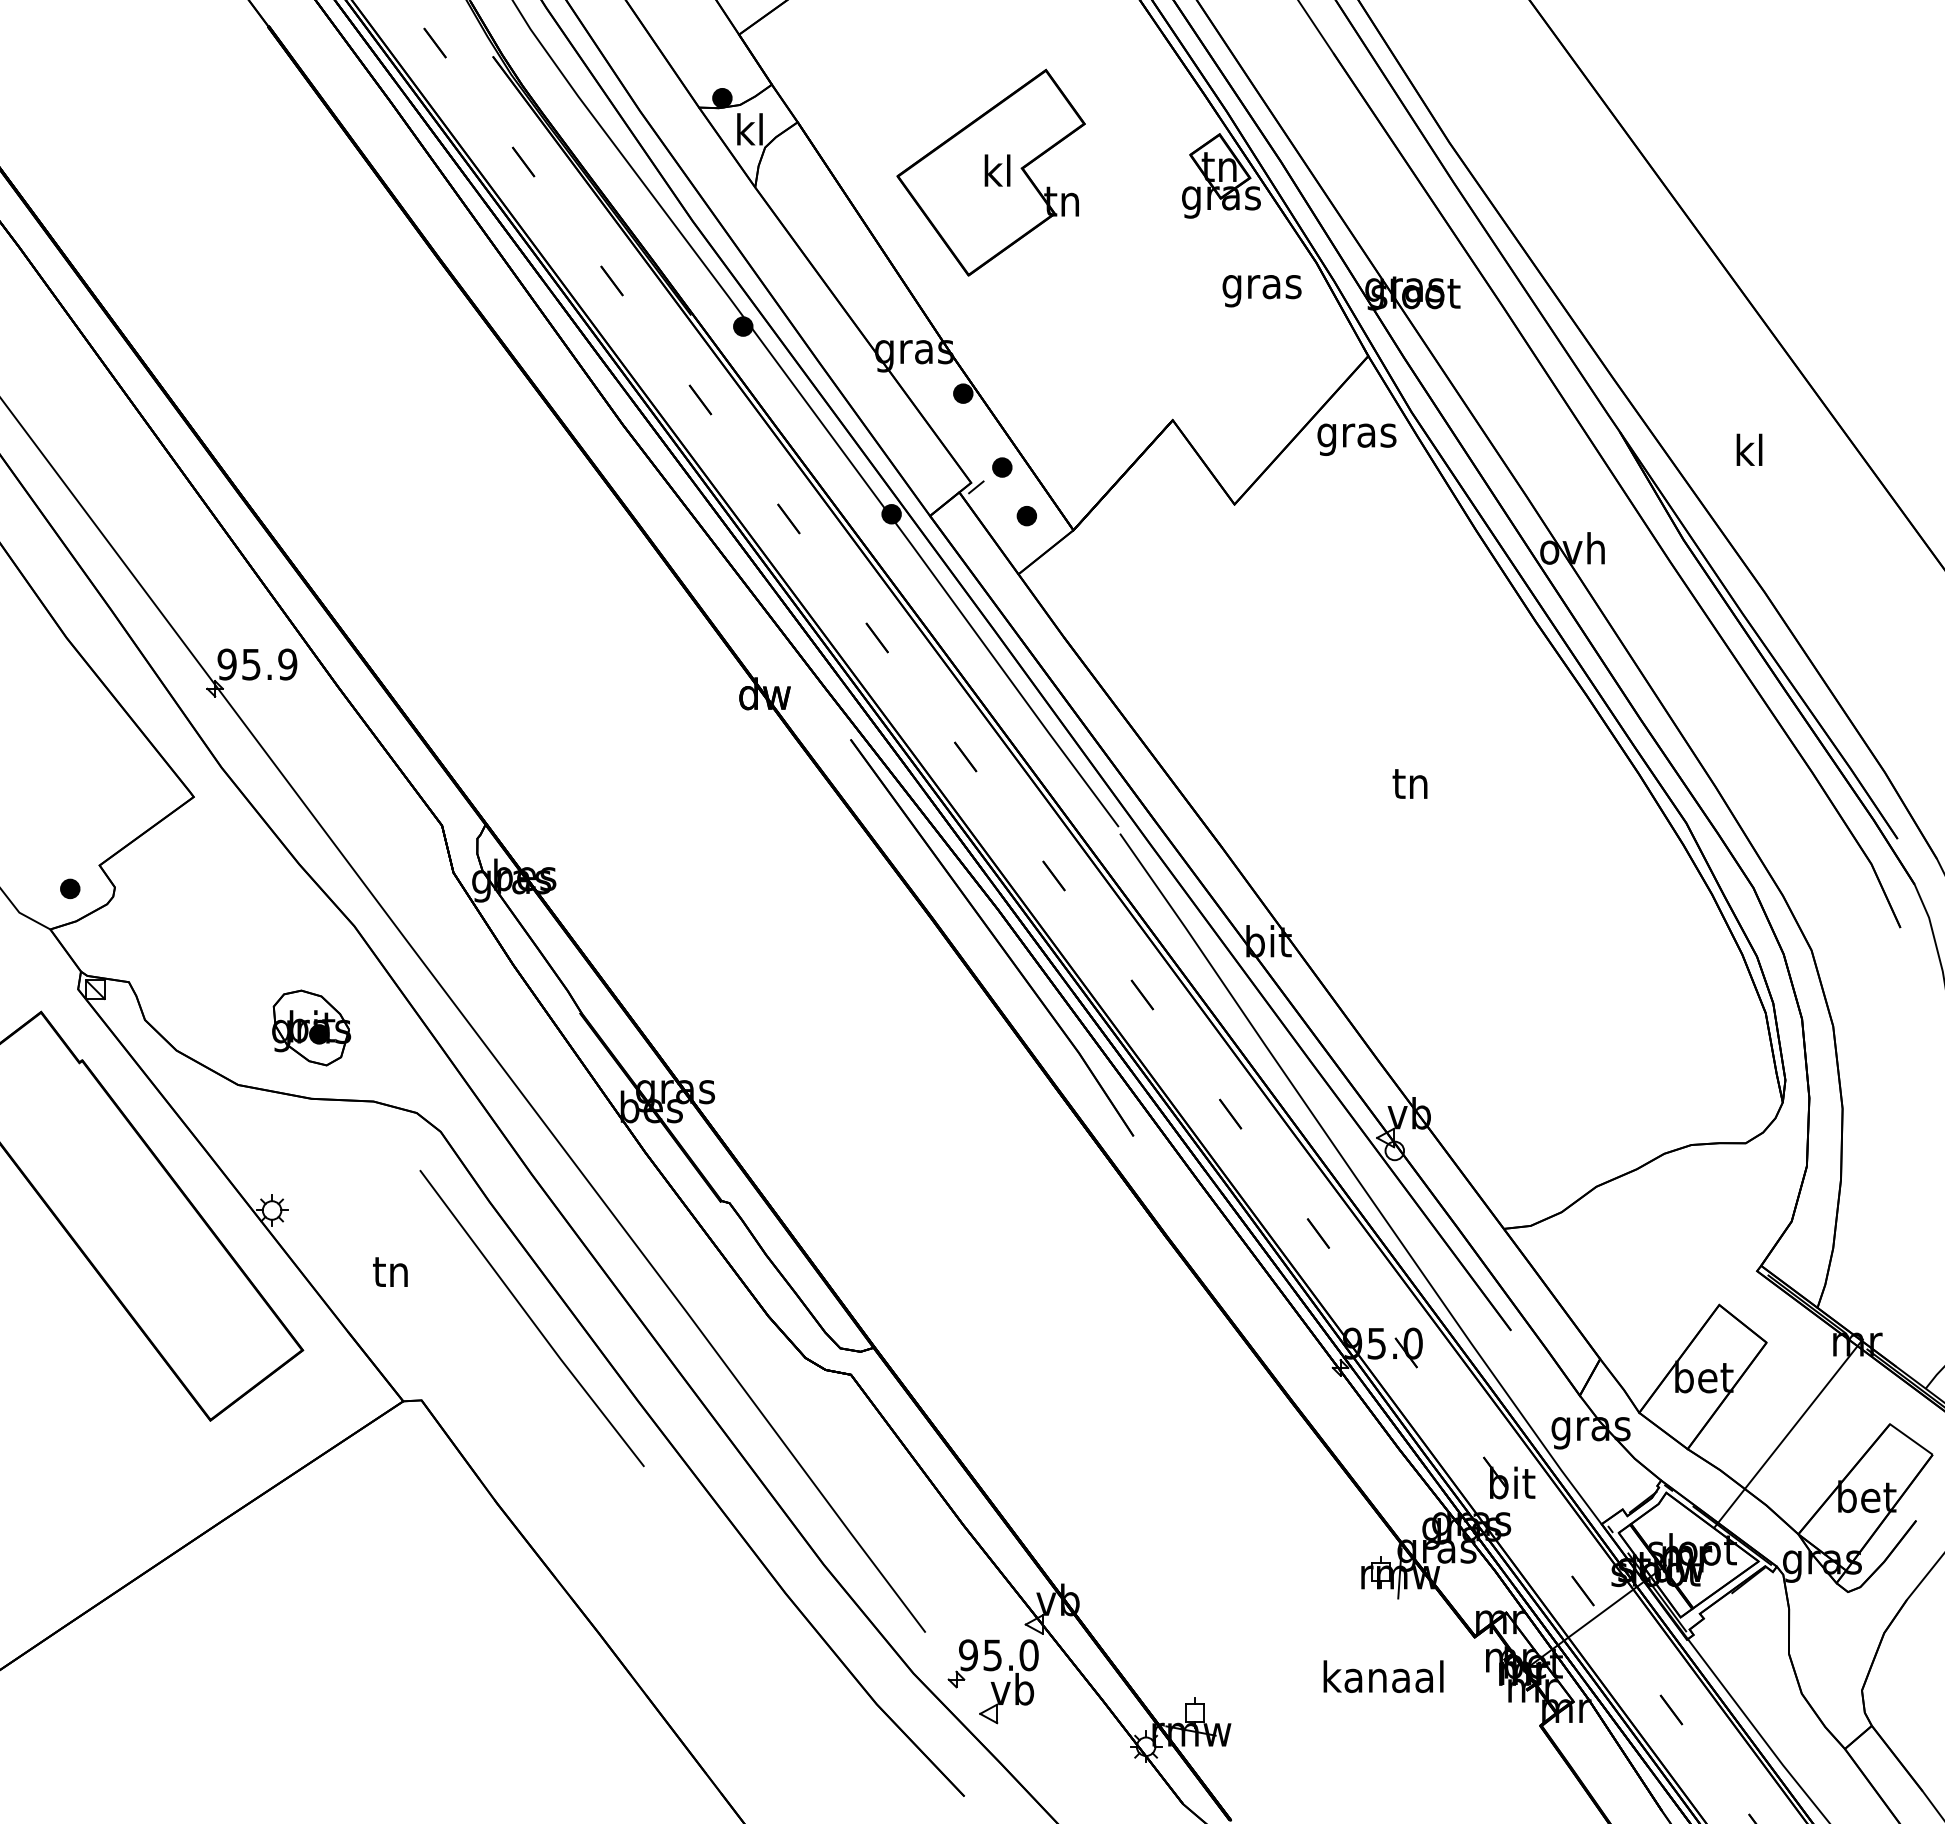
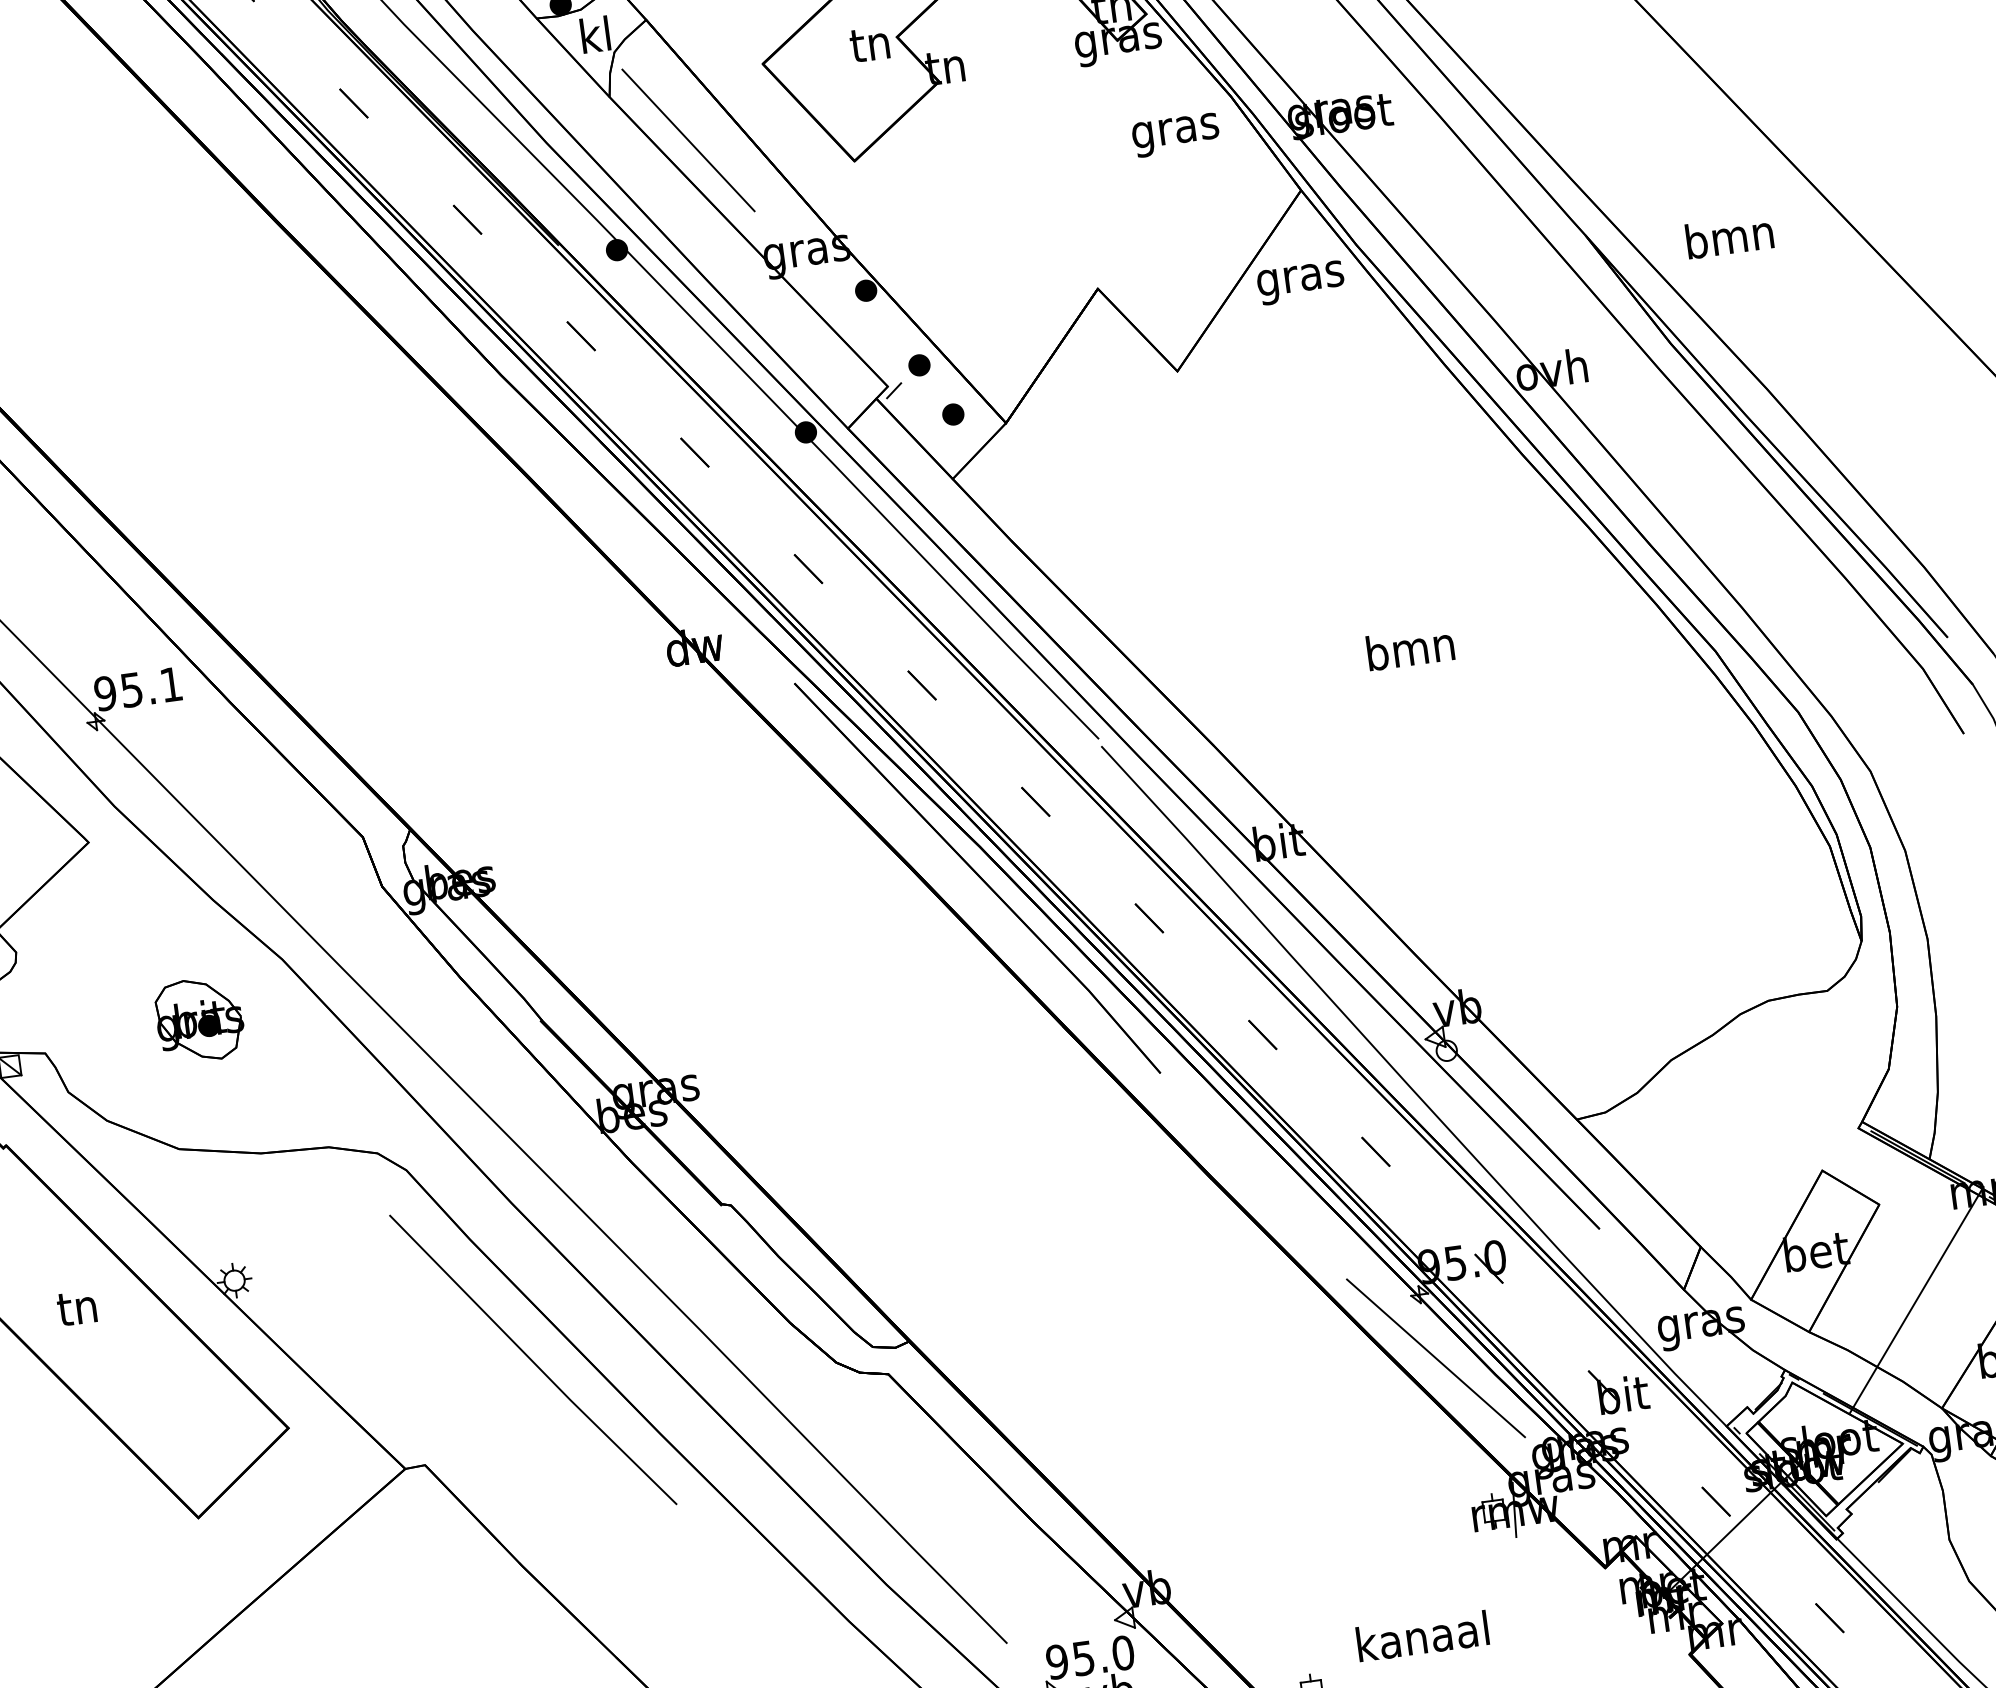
text: (996, 170) -> (869, 43), kl -> tn
line: (821, 236) -> (688, 140), added
text: (1749, 449) -> (1729, 235), kl -> bmn
text: (287, 664) -> (171, 684), 95.9 -> 95.1
text: (1410, 782) -> (1409, 647), tn -> bmn
part: (311, 1027) -> (199, 1019), moved
text: (390, 1271) -> (76, 1307), moved
line: (1347, 1427) -> (1435, 1358), added
text: (1383, 1676) -> (1422, 1636), moved

